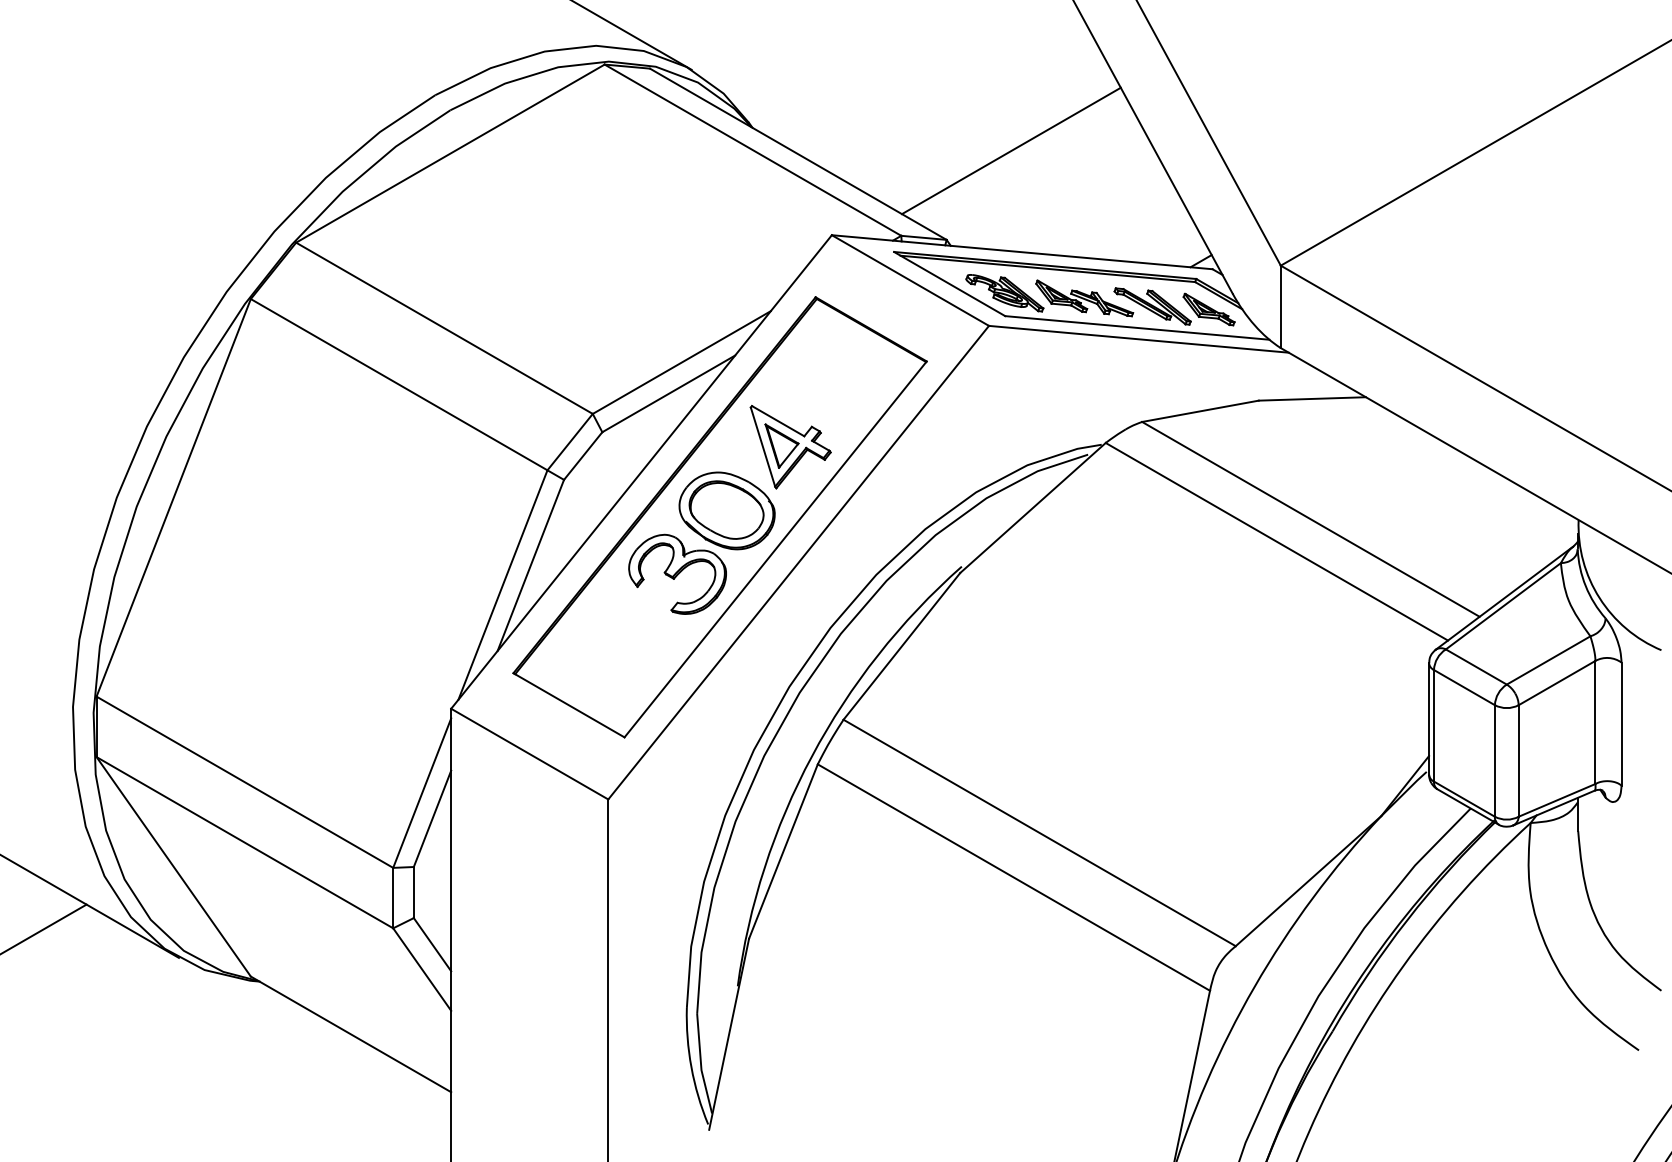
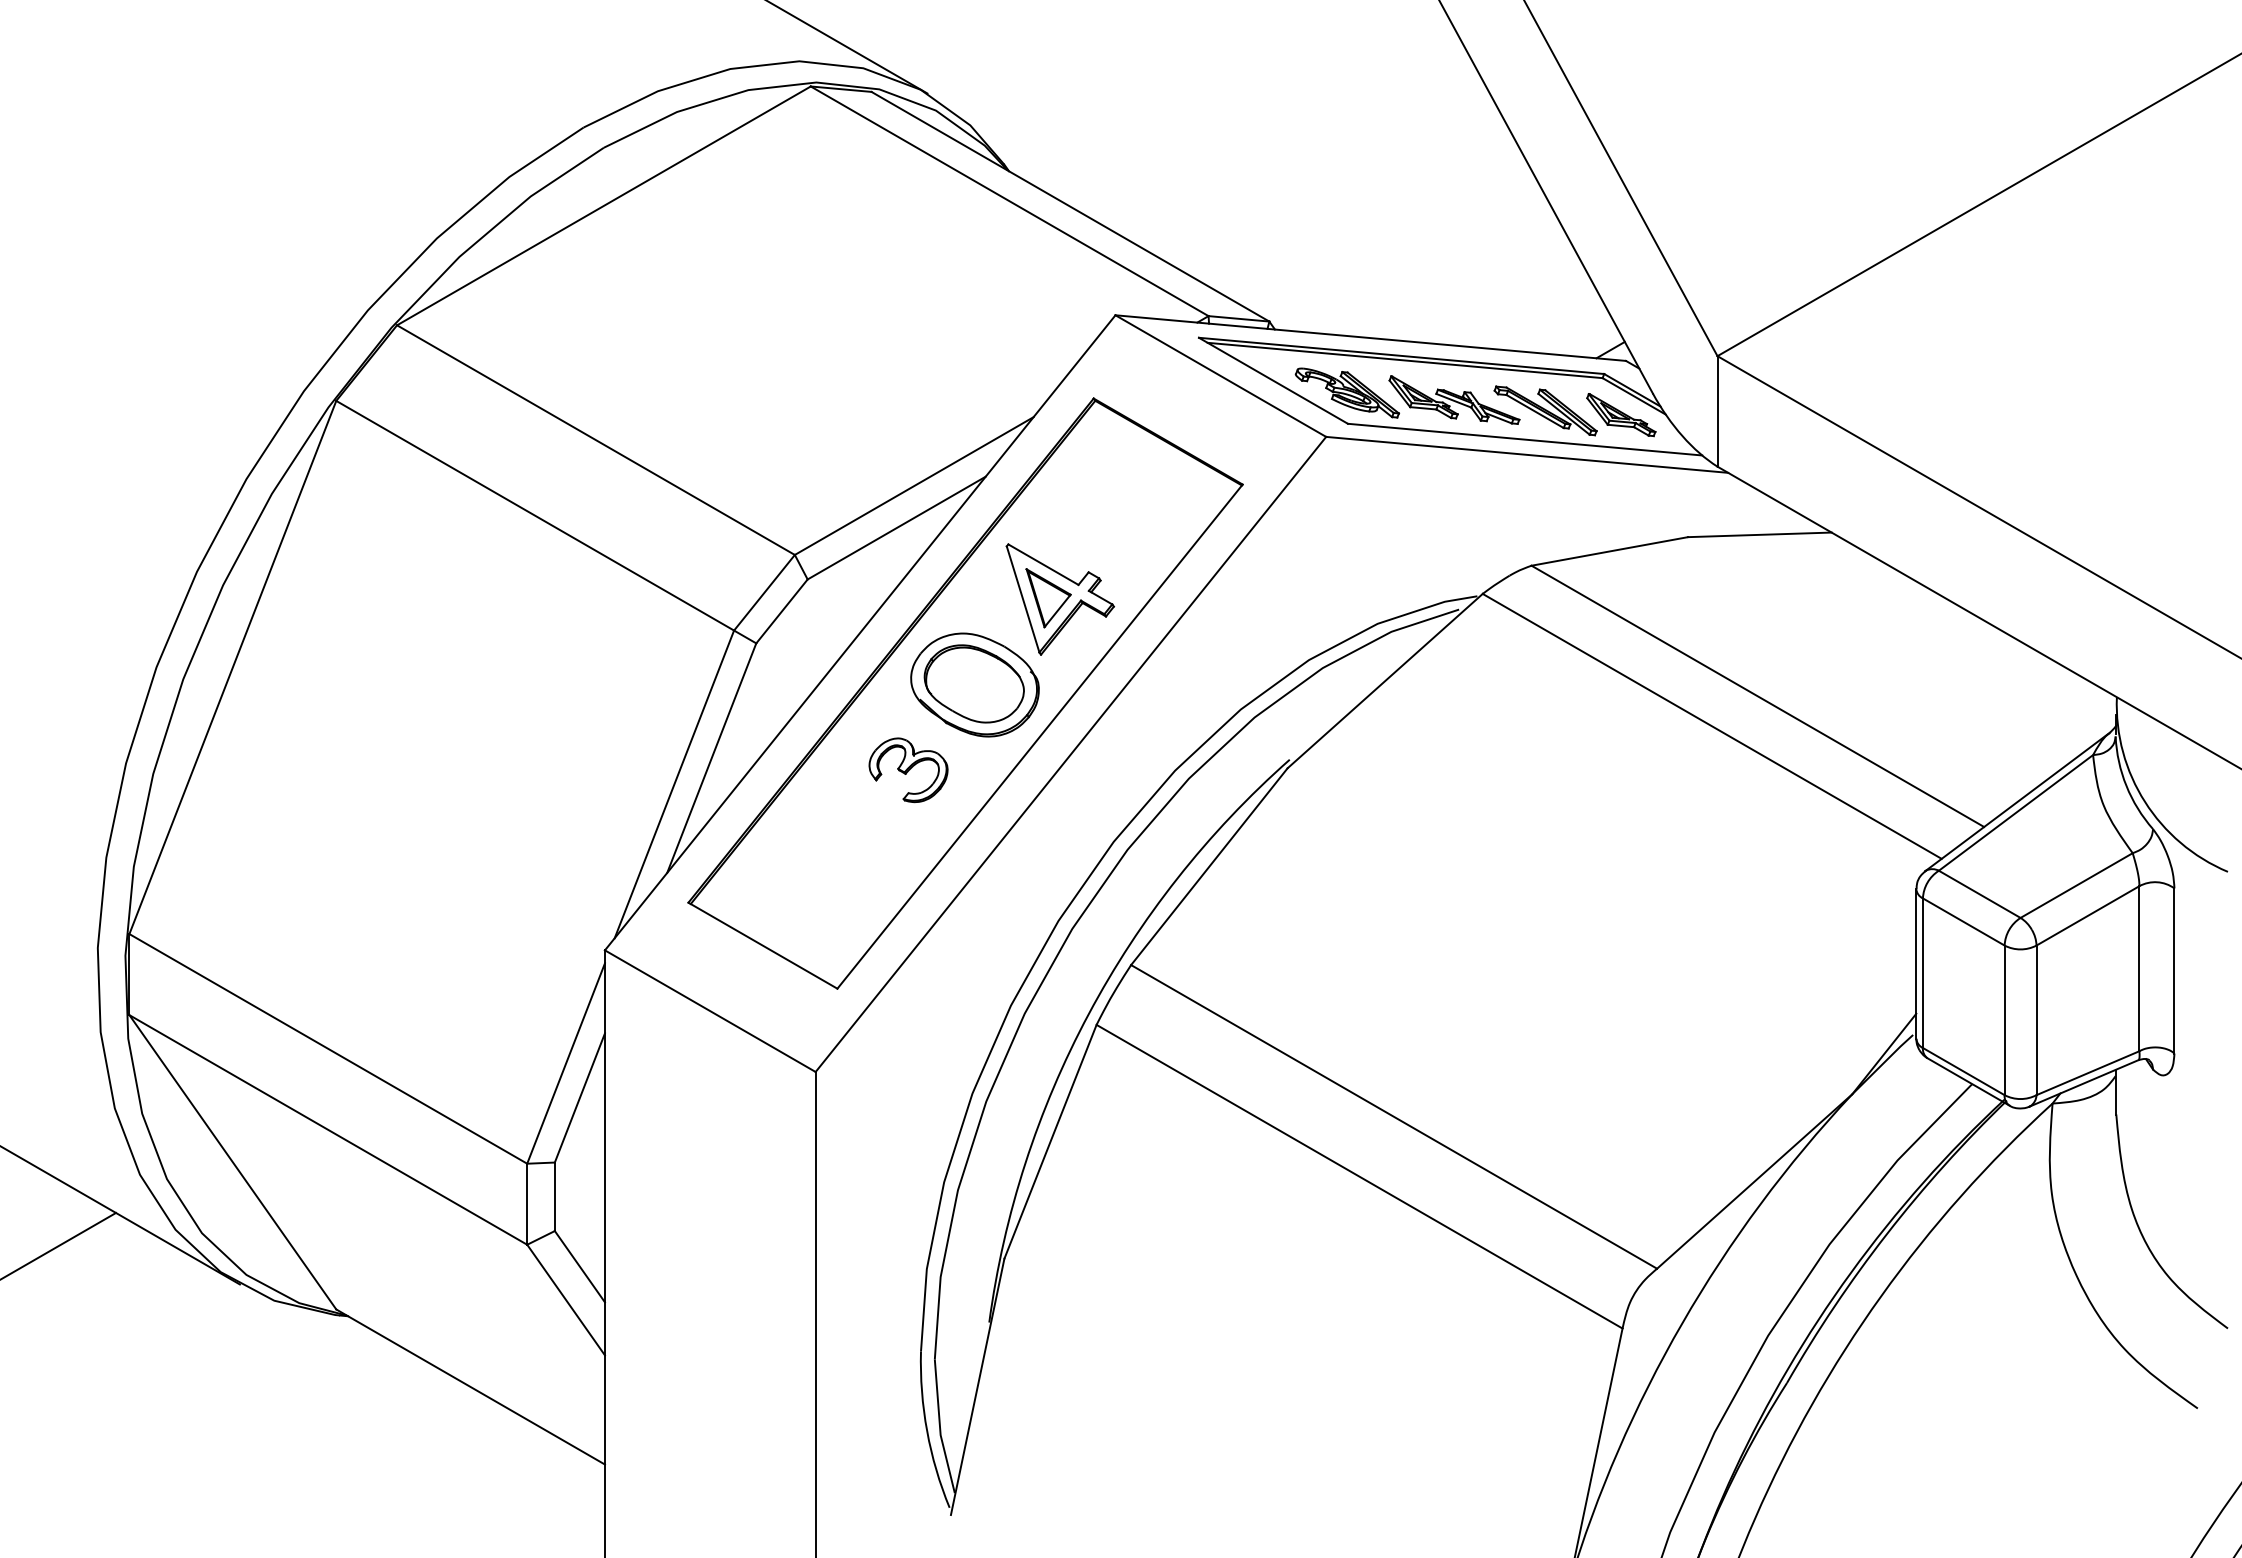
line: (1010, 151) -> (1355, 202), removed
part: (677, 574) -> (908, 770), size x0.6

